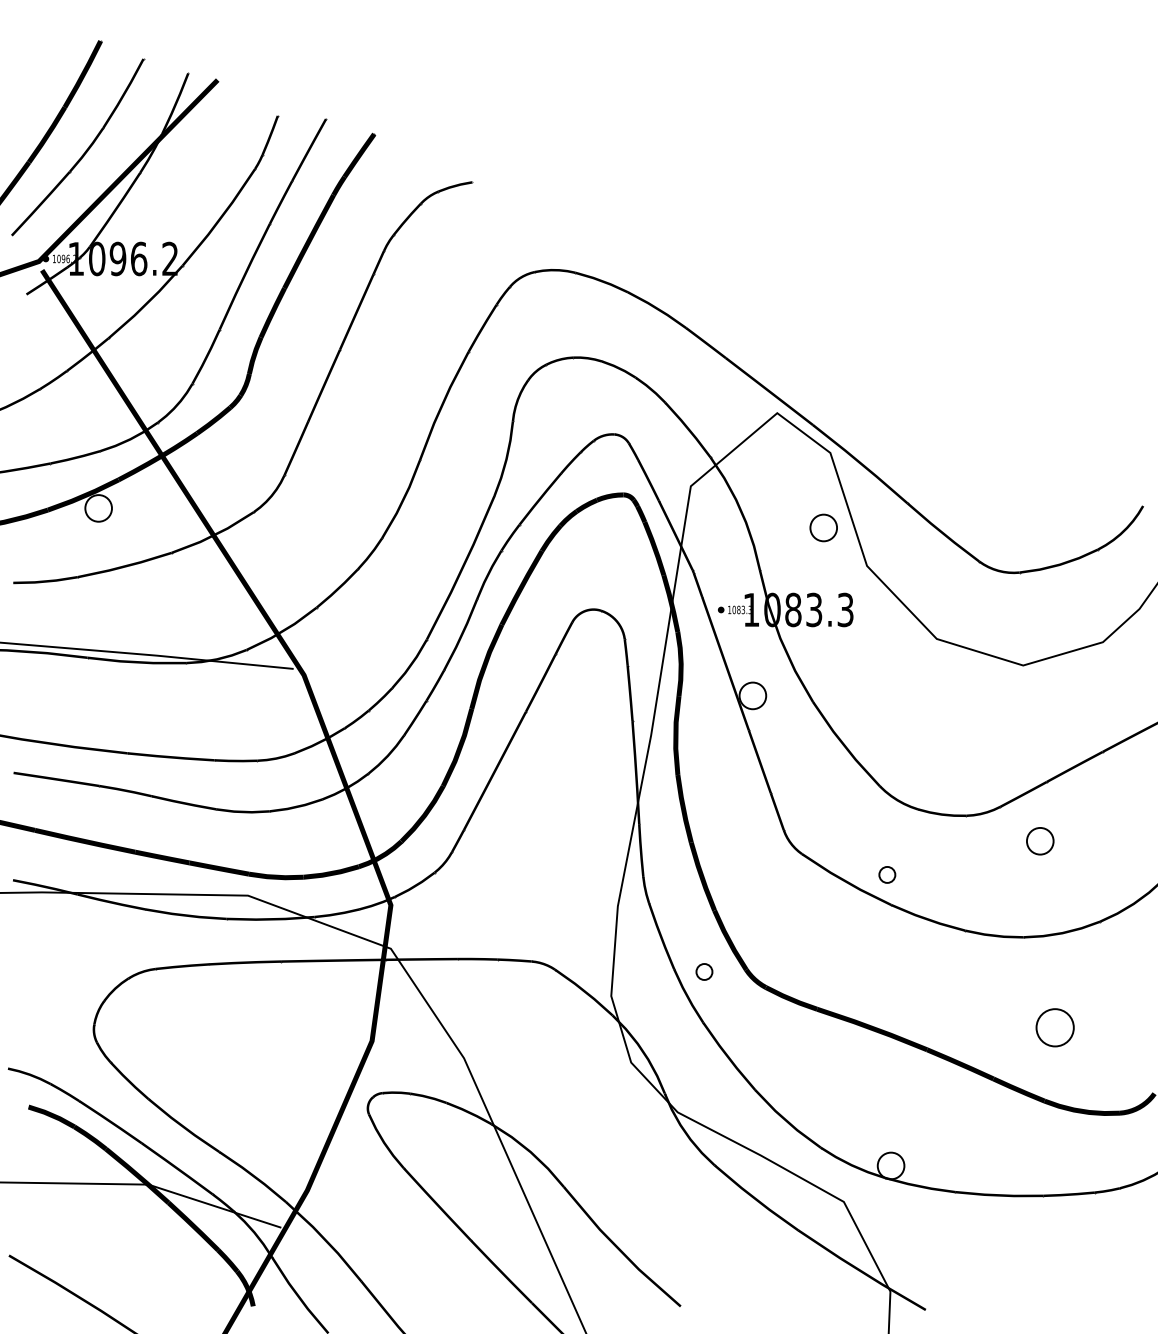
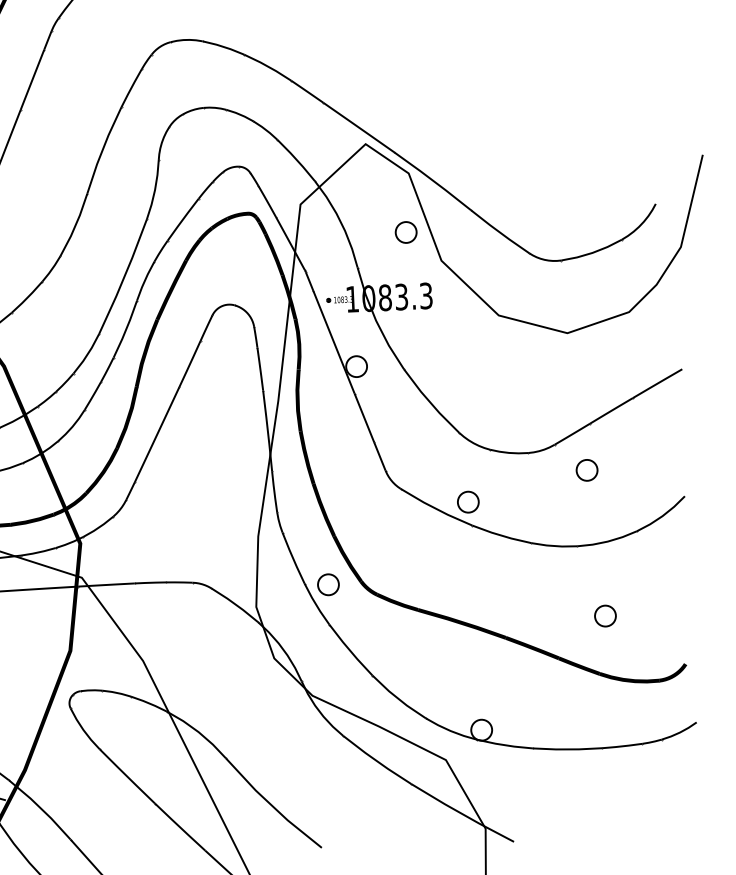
part: (887, 874) -> (468, 501), size x1.67
part: (704, 971) -> (328, 584), size x1.67
part: (1055, 1027) -> (605, 615), size x0.71

